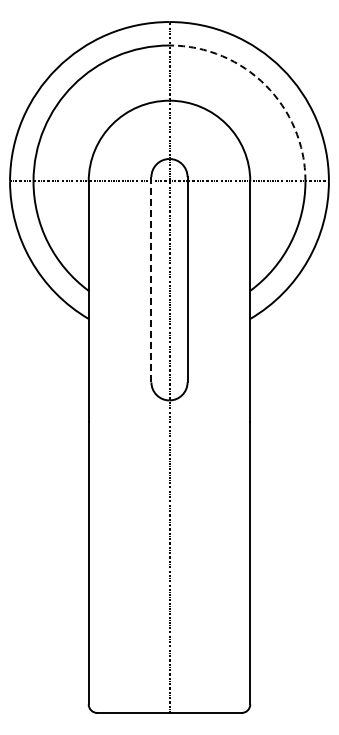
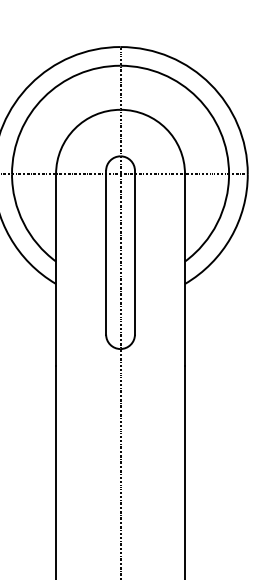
arc: (265, 85) -> (197, 97), dashed -> solid
line: (151, 279) -> (106, 252), dashed -> solid

